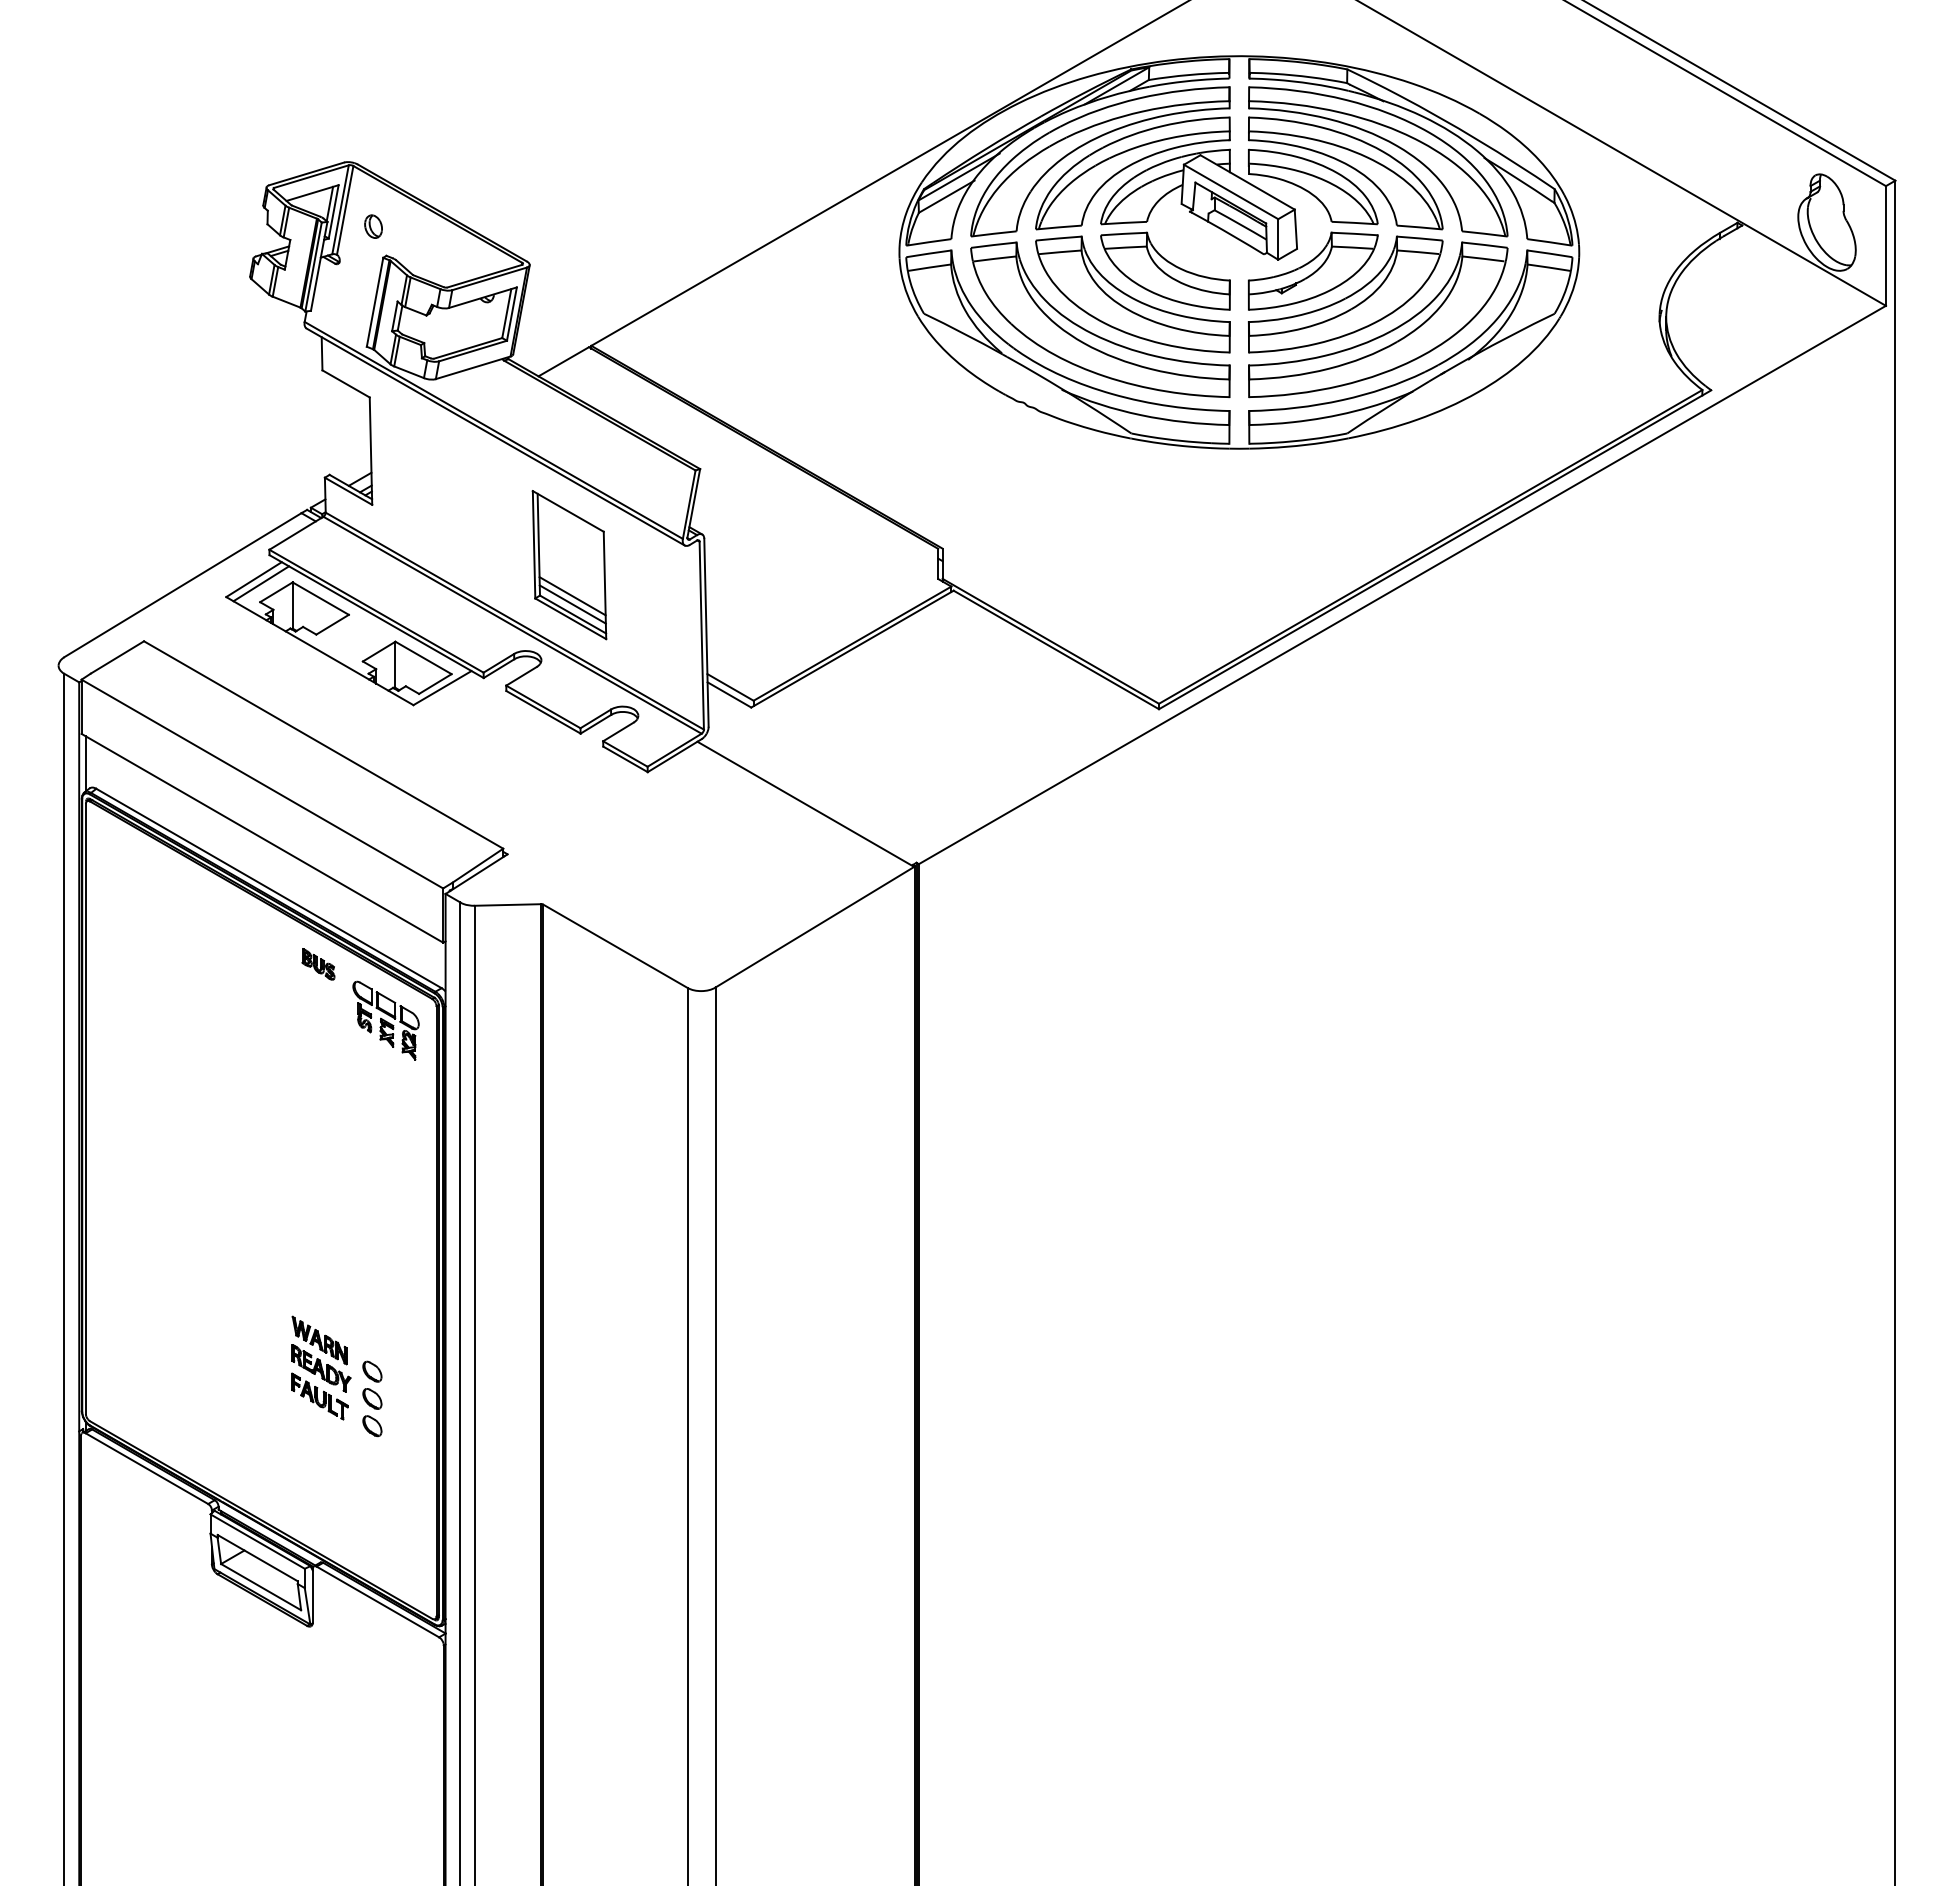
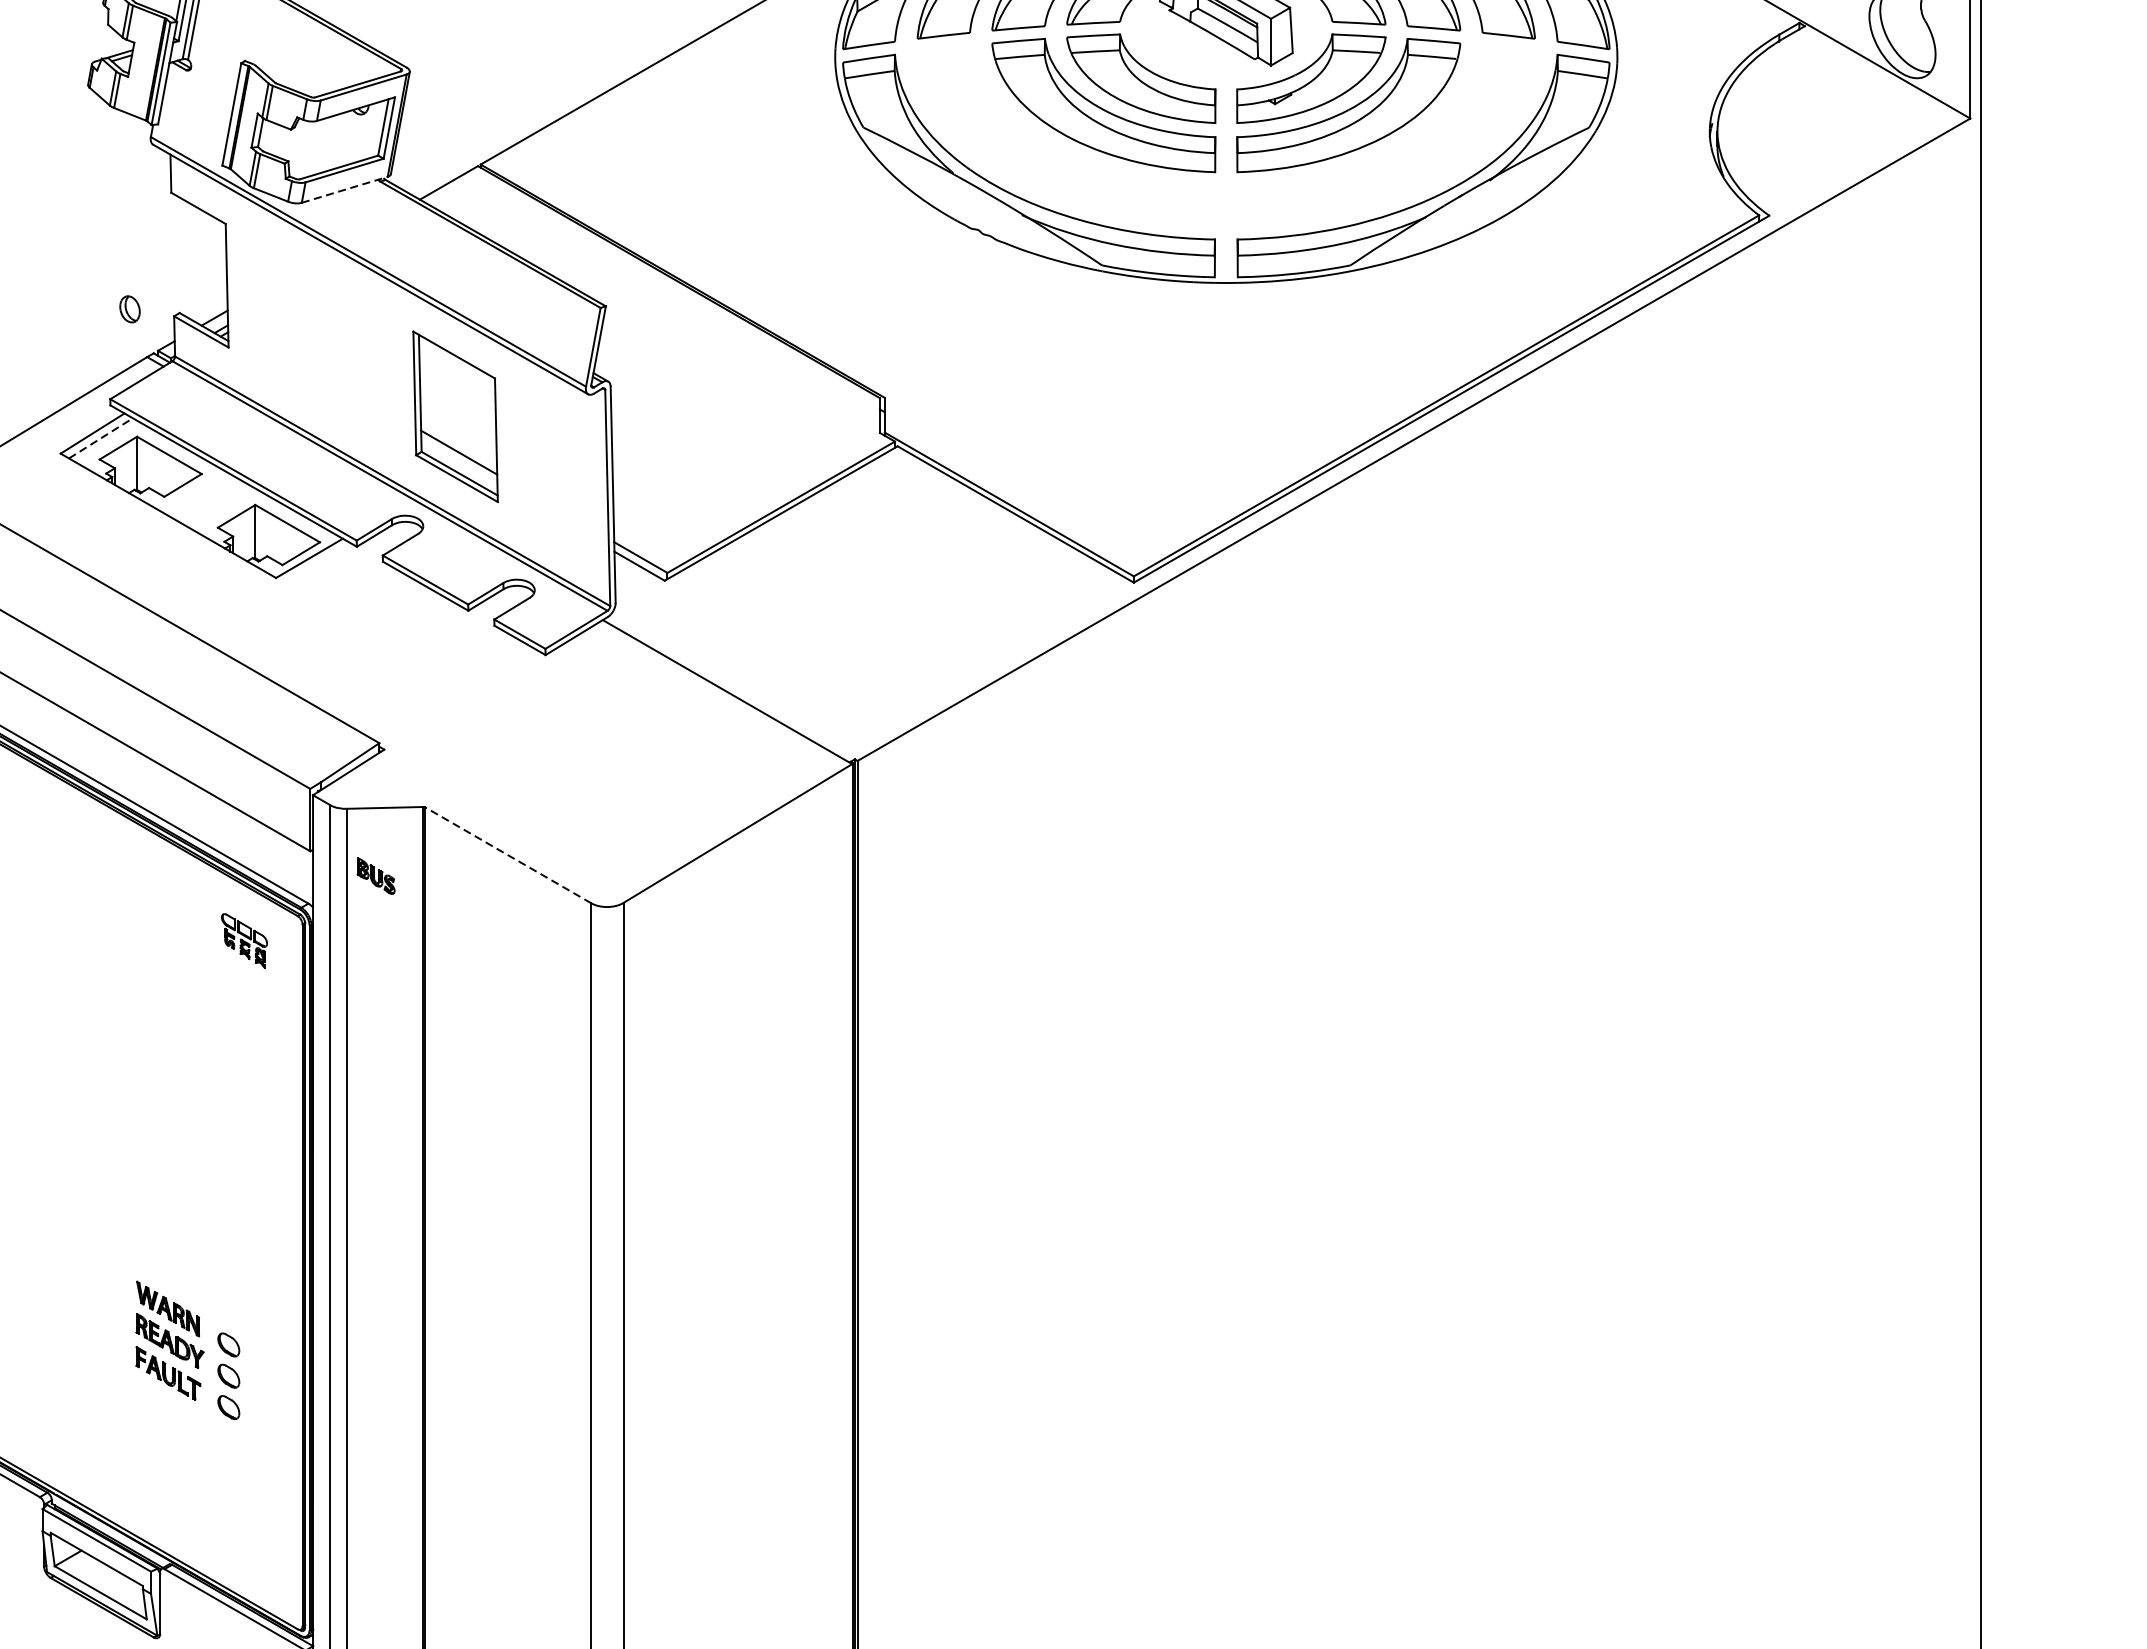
part: (373, 226) -> (129, 309), moved
part: (1094, 333) -> (1059, 150), removed
part: (1384, 333) -> (1393, 150), removed
line: (473, 367) -> (345, 189), solid -> dashed
line: (261, 583) -> (101, 438), solid -> dashed
line: (572, 604) -> (459, 462), removed
line: (614, 946) -> (507, 855), solid -> dashed
part: (318, 964) -> (376, 876), moved
part: (385, 1020) -> (243, 940), size x0.6

